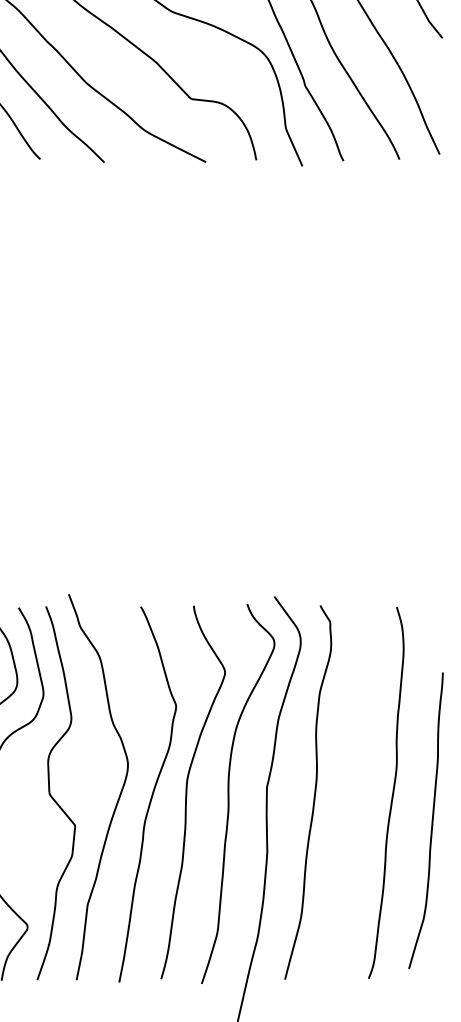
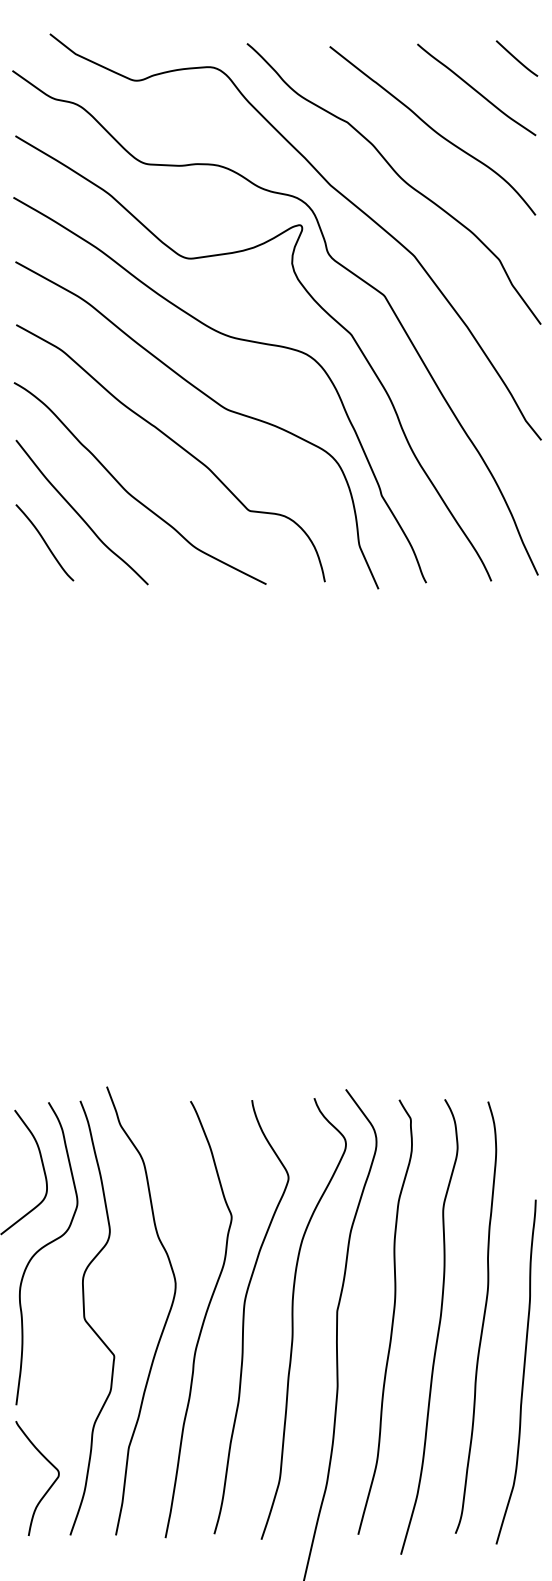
curve: (353, 803) -> (437, 1330), added
curve: (431, 822) -> (522, 1373), moved

